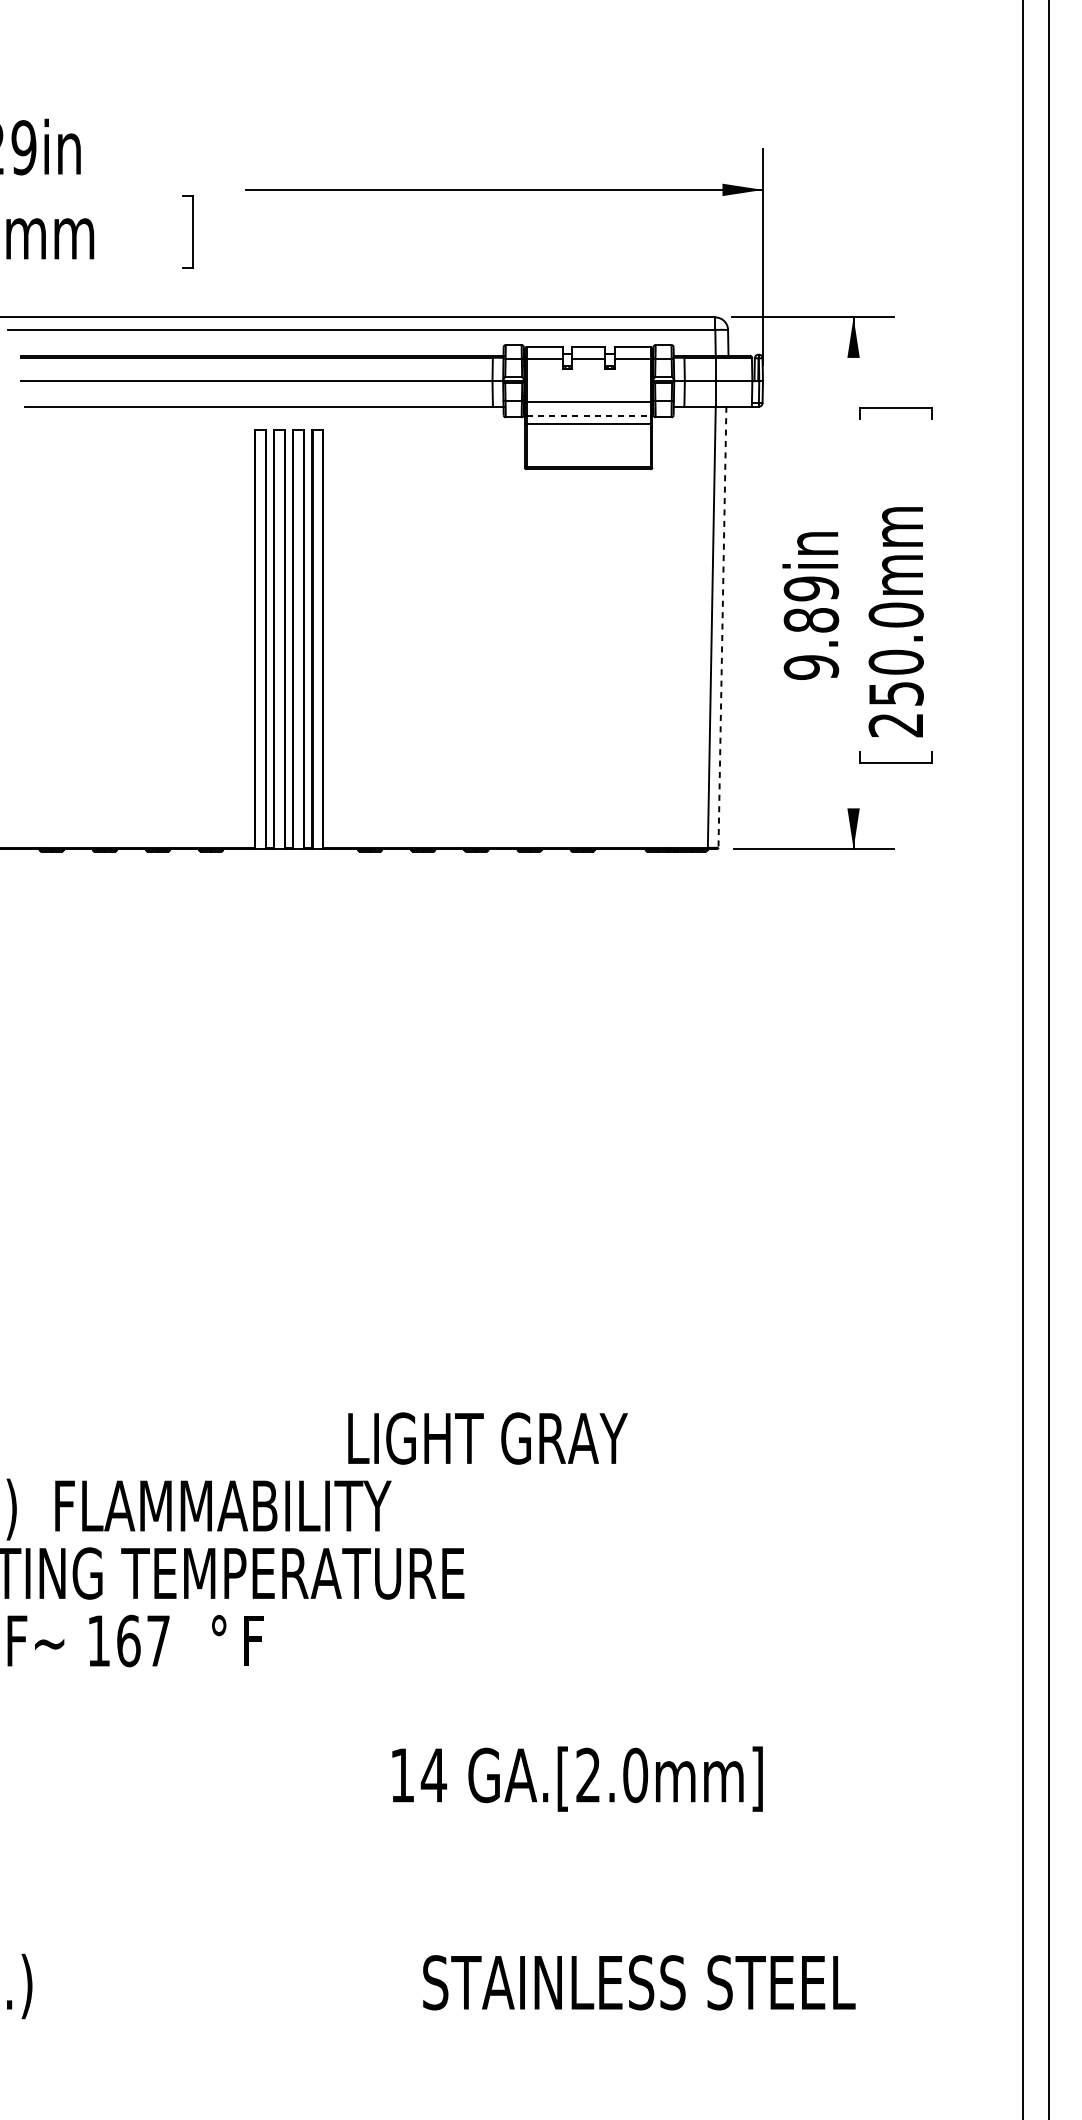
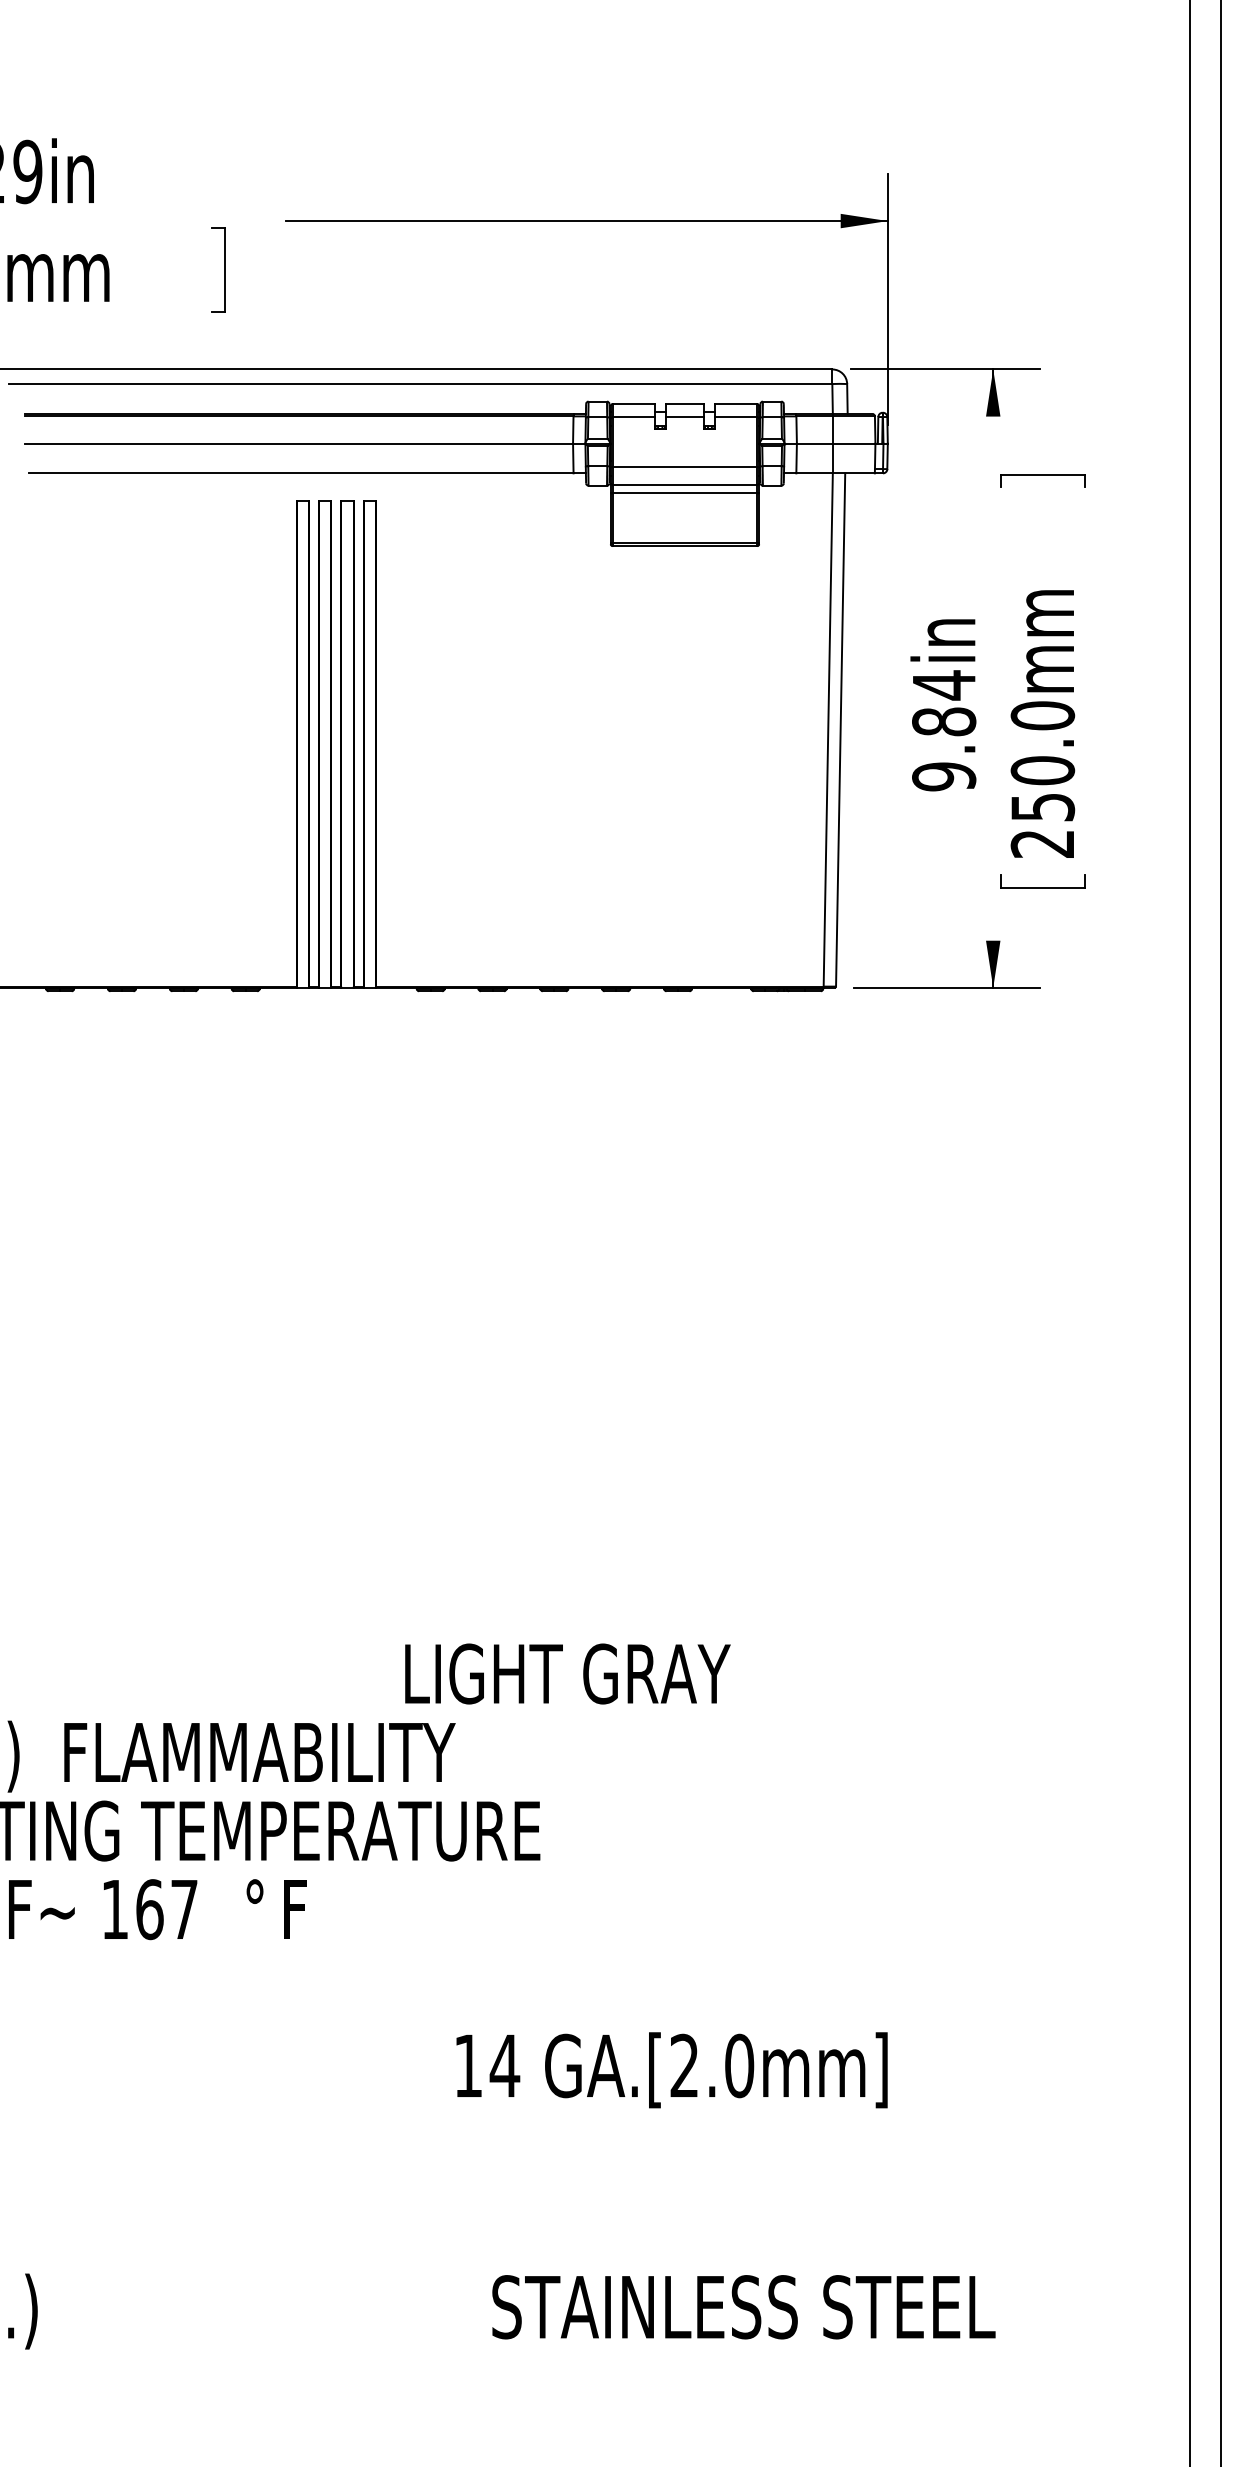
line: (589, 416) -> (685, 484), dashed -> solid
text: (811, 589) -> (944, 685), 9.89in -> 9.84in
line: (722, 626) -> (840, 729), dashed -> solid

